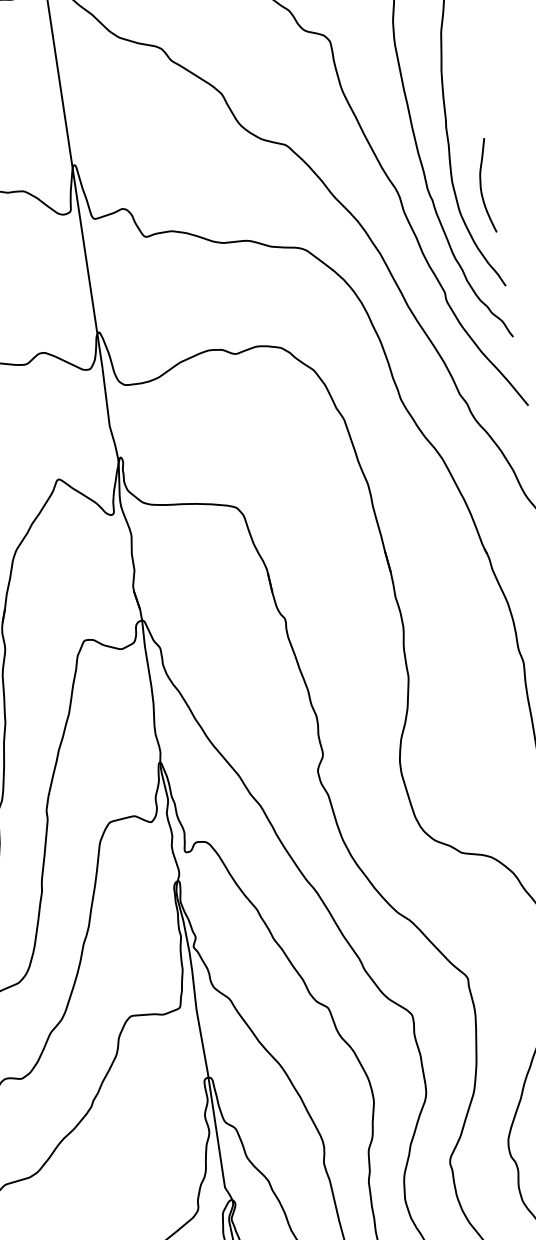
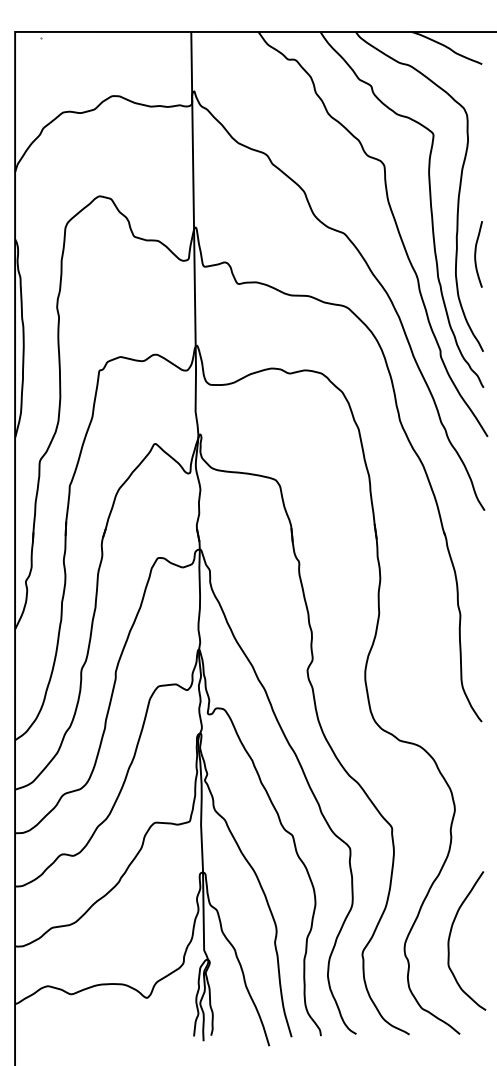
curve: (482, 186) -> (476, 254), moved

